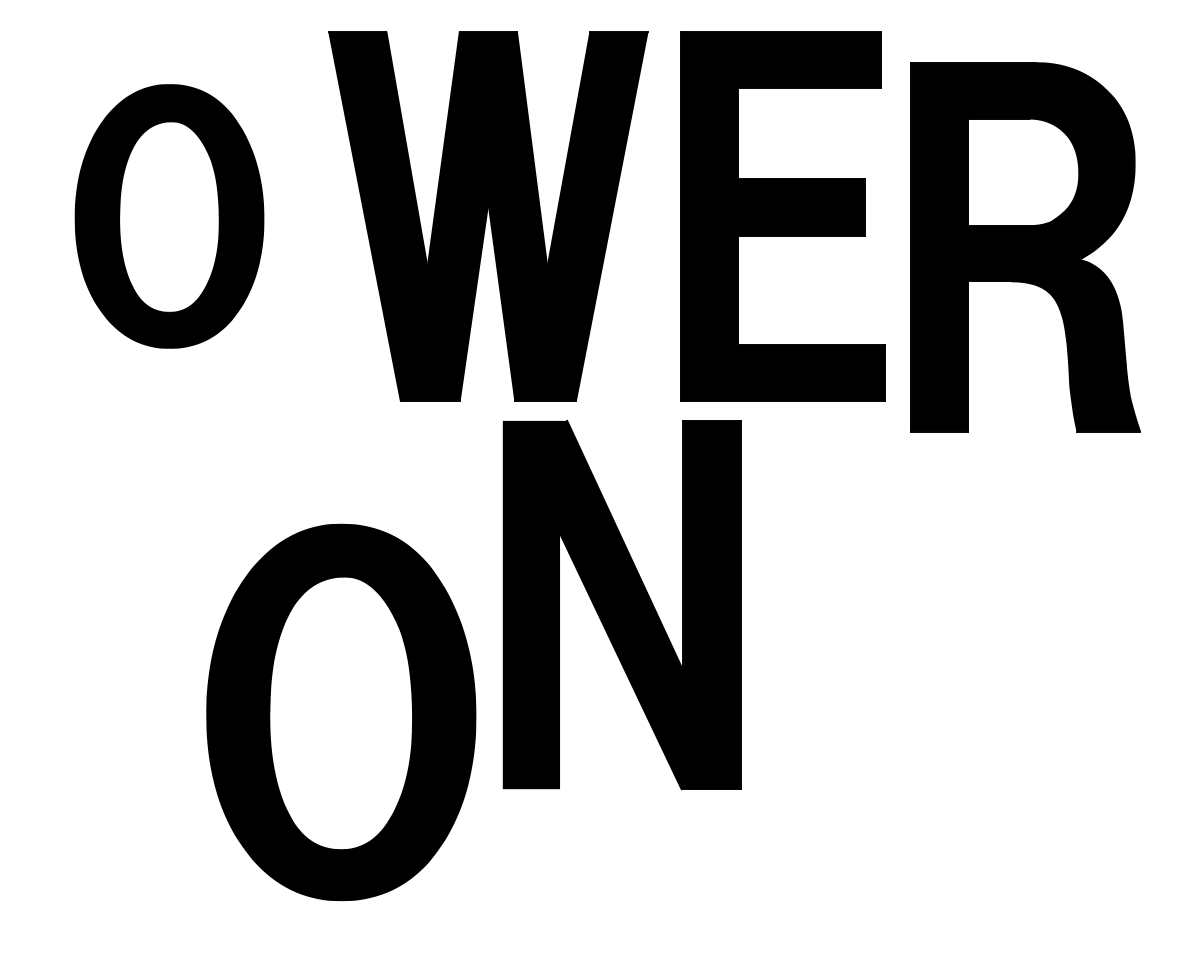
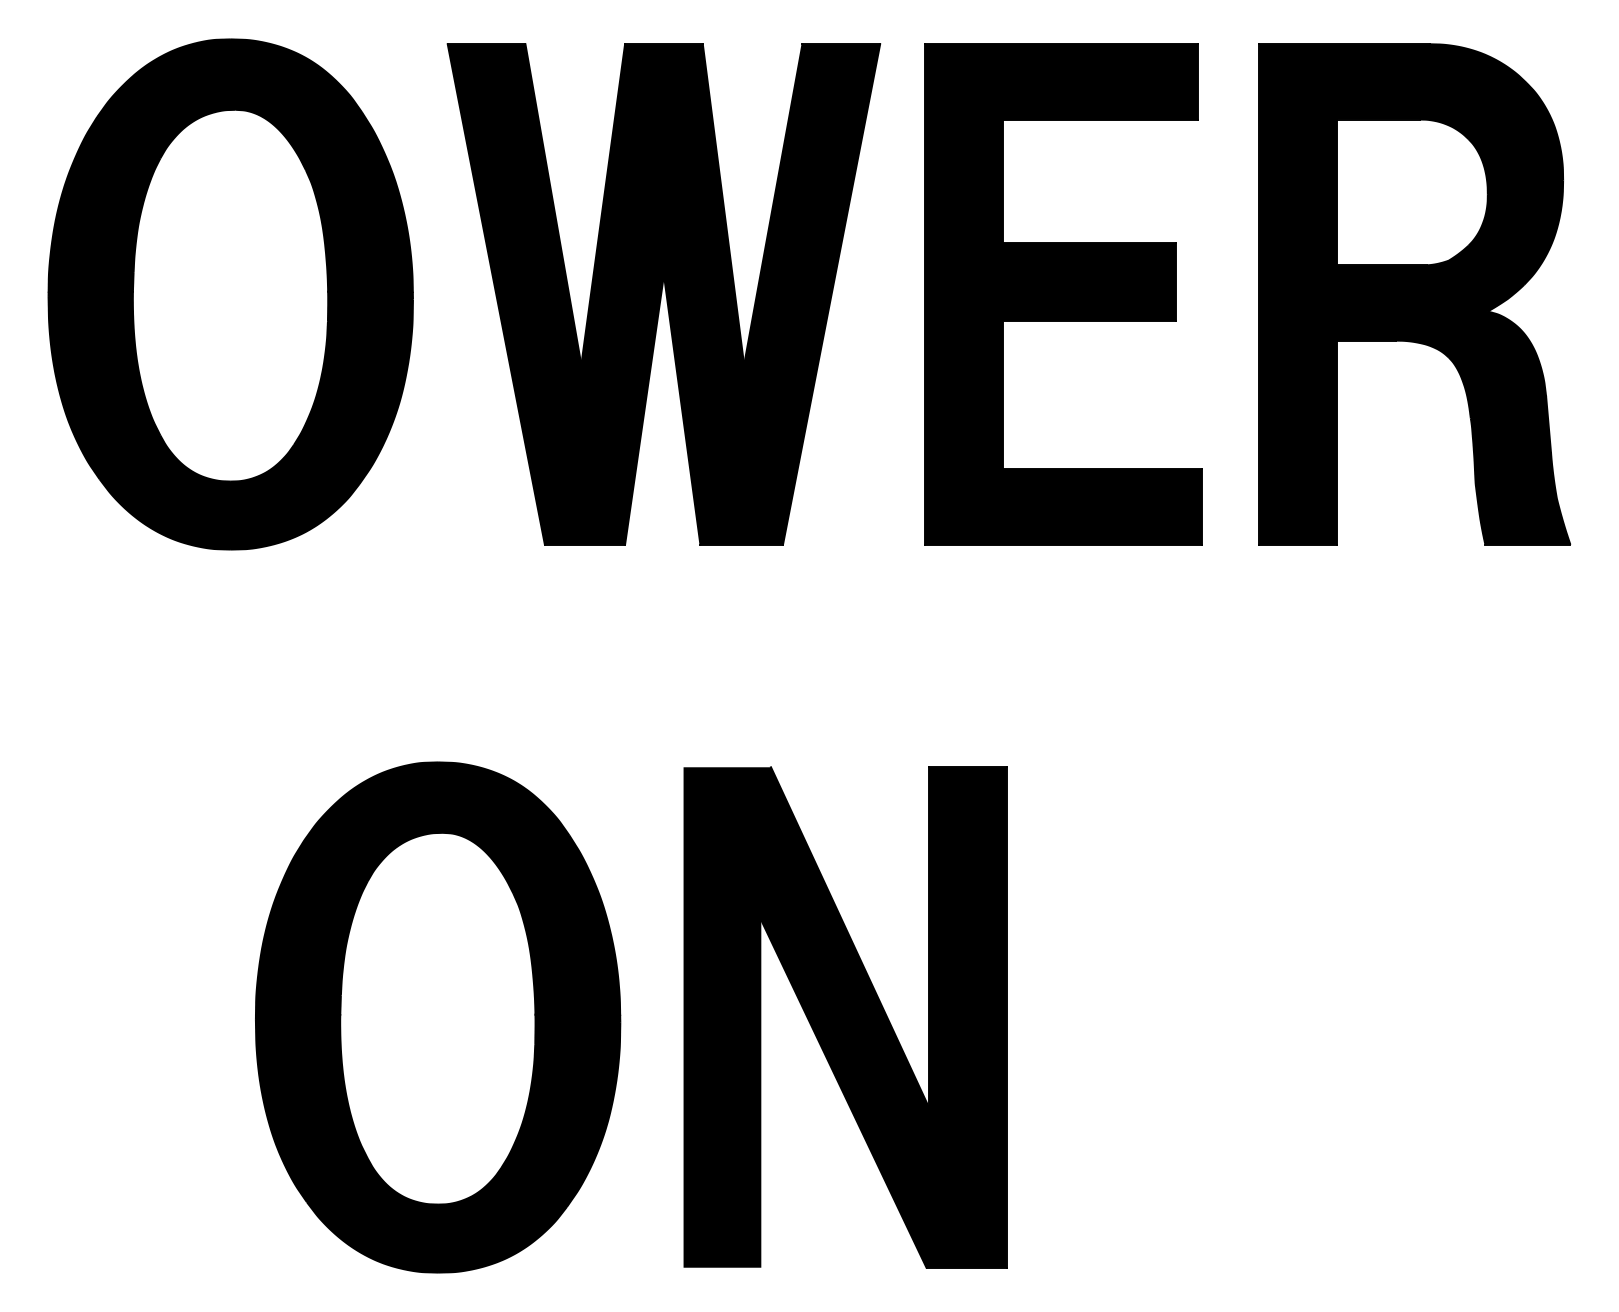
part: (169, 216) -> (230, 294), size x1.43
part: (1025, 247) -> (1414, 294), moved
part: (621, 605) -> (845, 1017), moved
part: (341, 712) -> (438, 1017), moved

